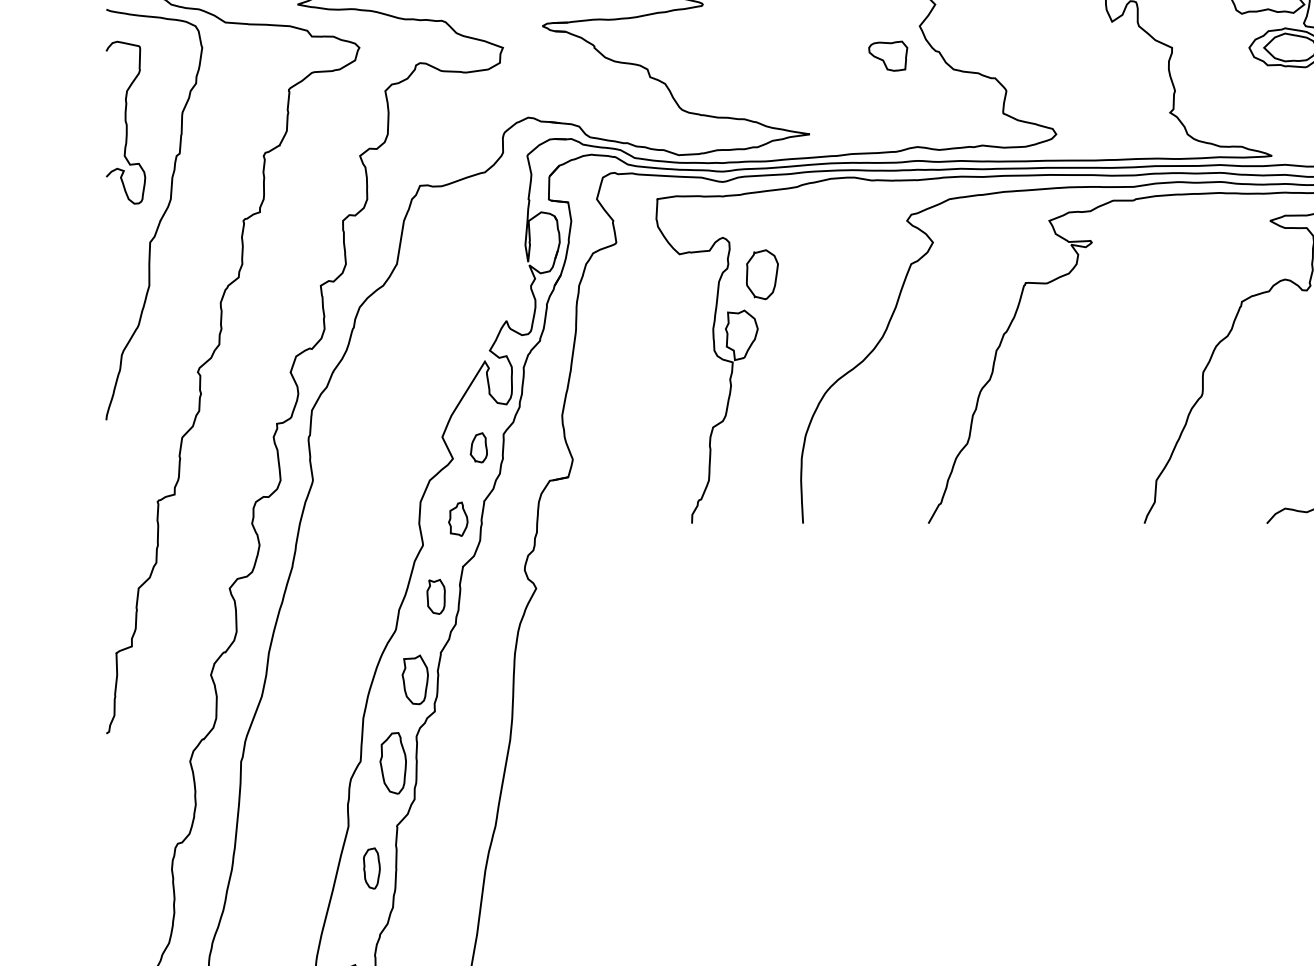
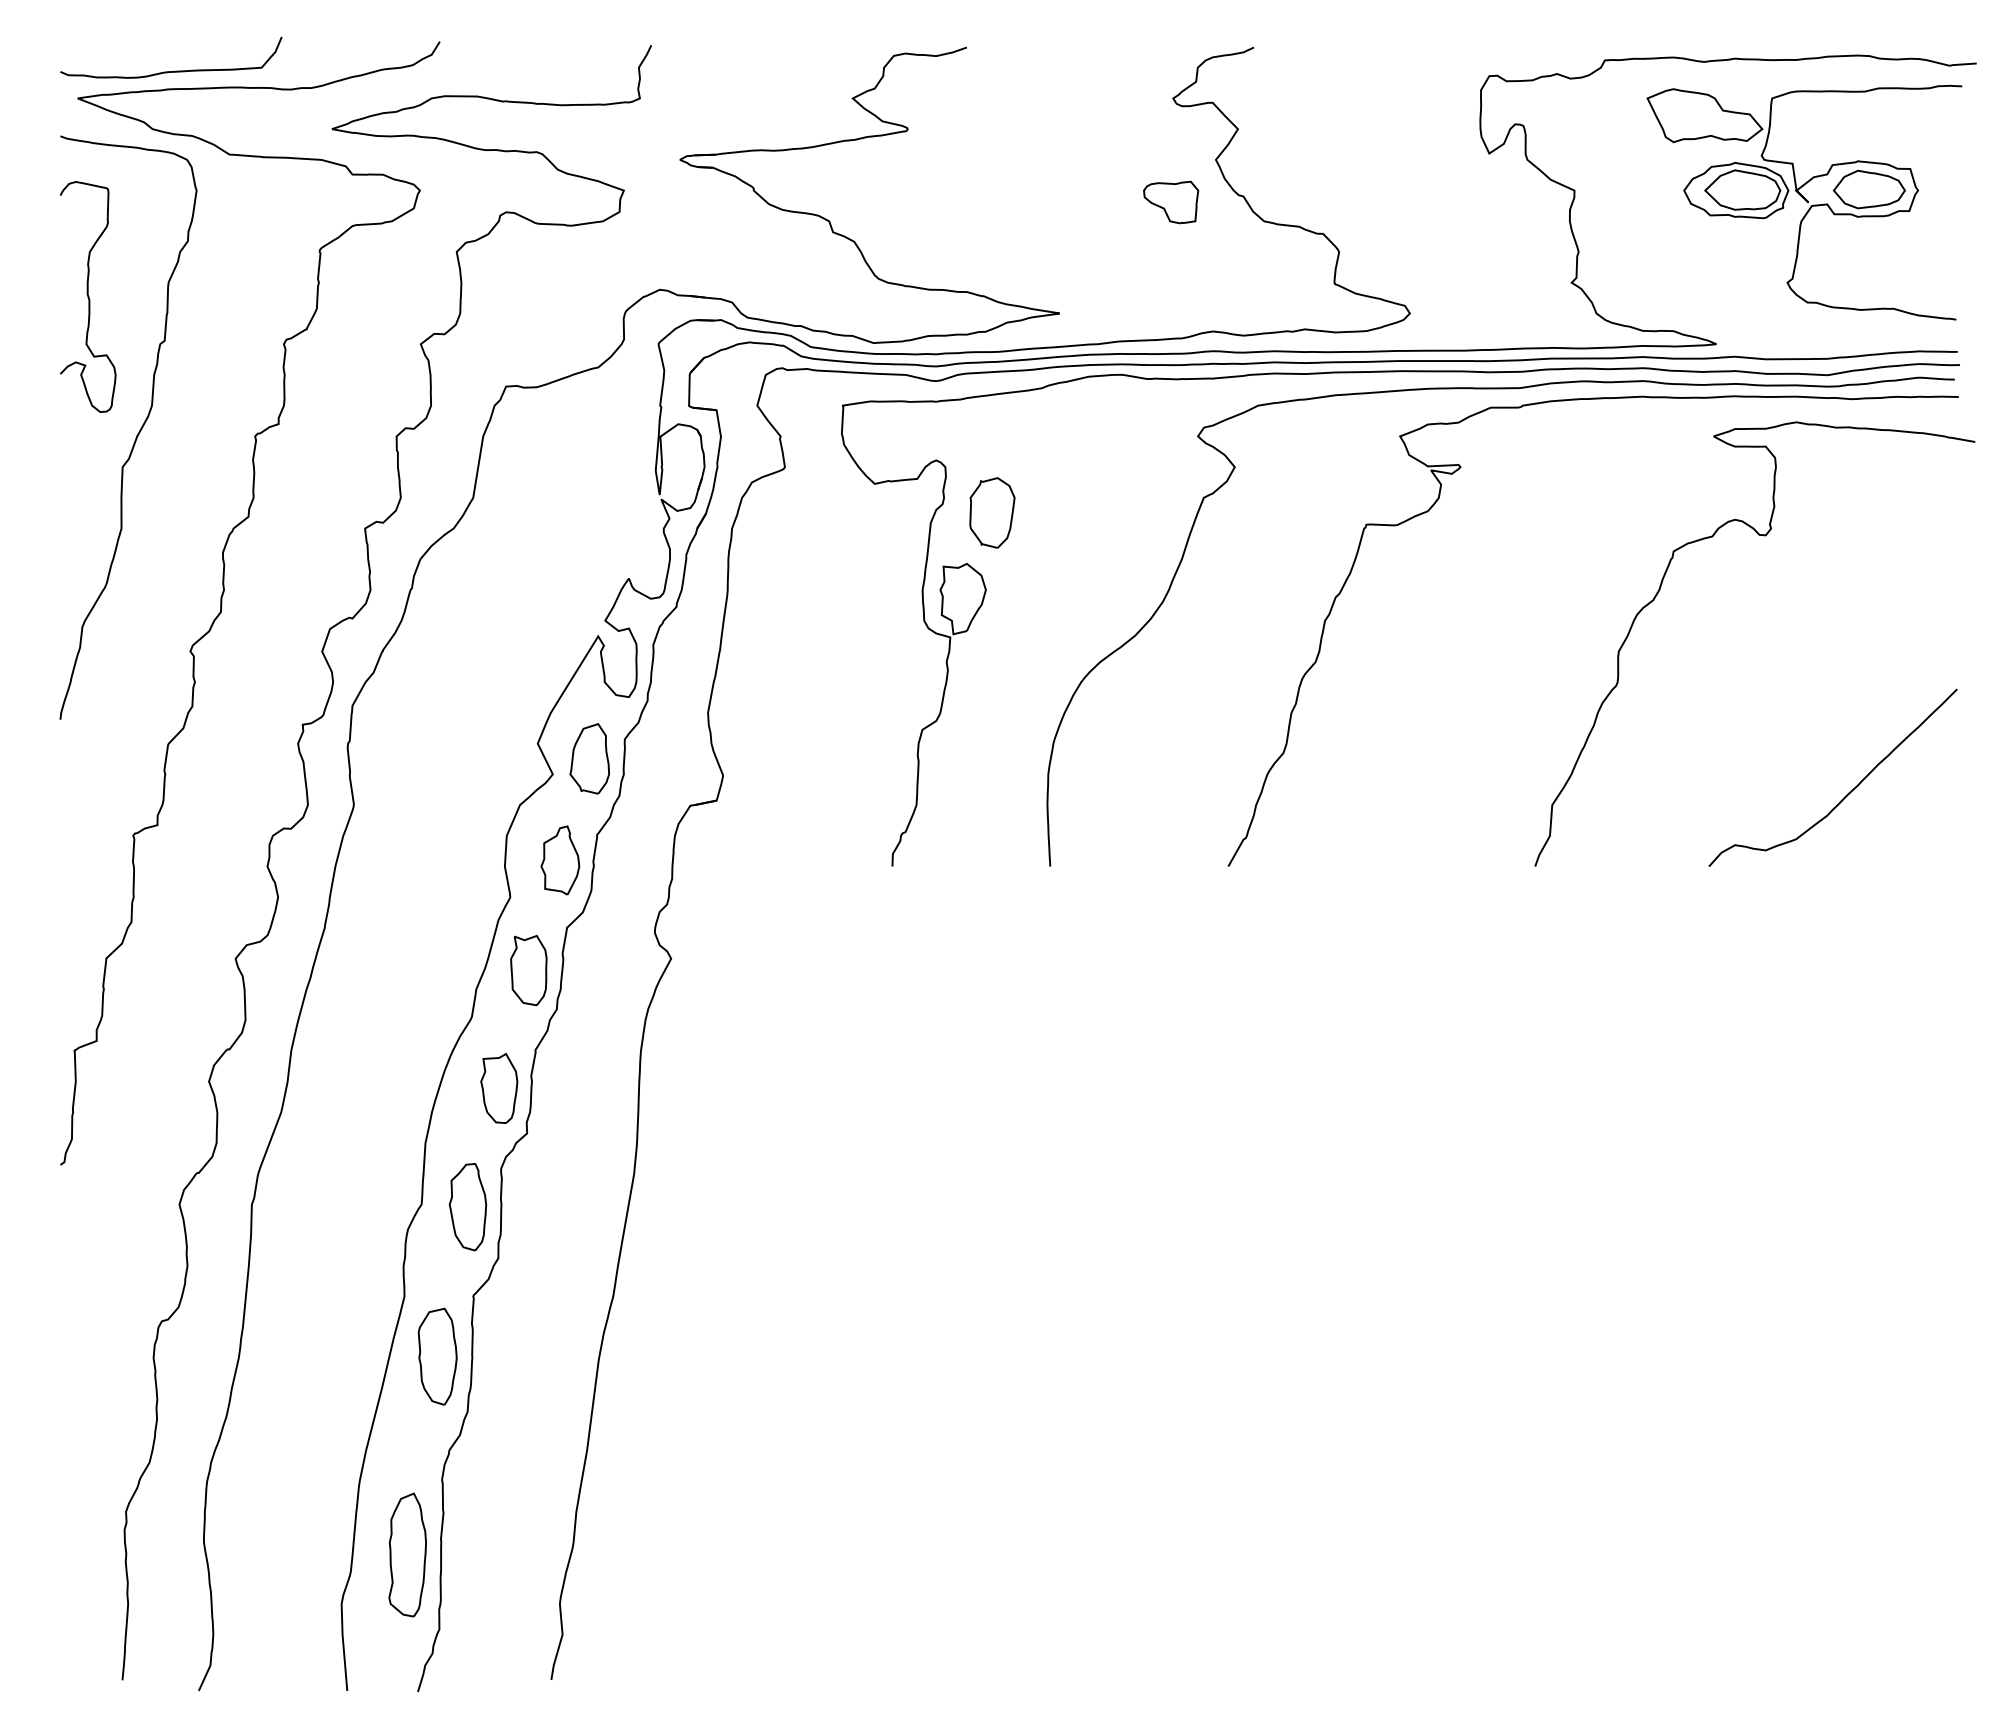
part: (478, 447) -> (589, 758), size x1.67
part: (458, 519) -> (560, 860), size x1.43
part: (435, 596) -> (528, 970), size x1.43
part: (371, 868) -> (437, 1356), size x1.67

